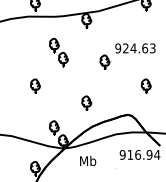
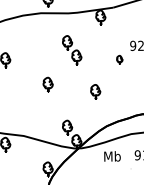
part: (105, 61) -> (120, 59), size x0.6
part: (86, 102) -> (95, 91), moved
text: (88, 161) -> (112, 156), moved

